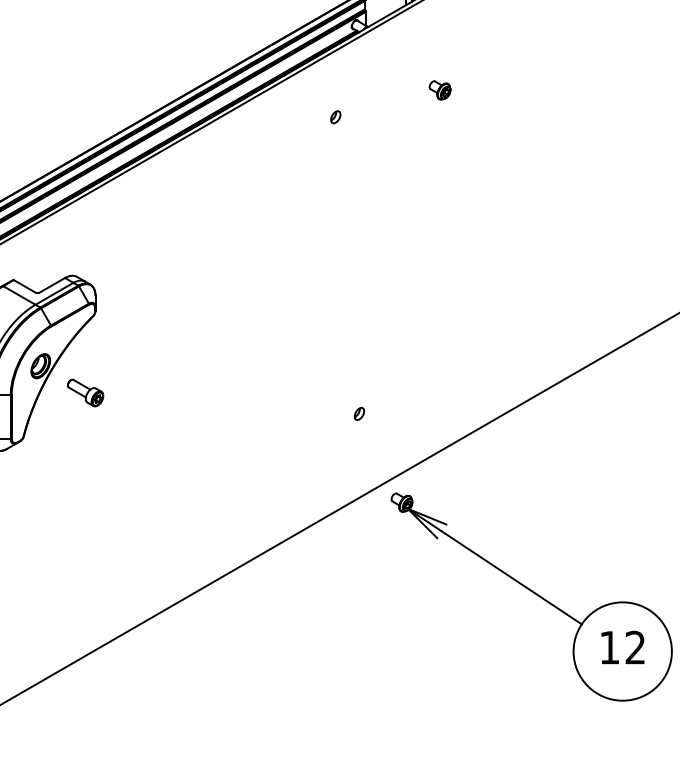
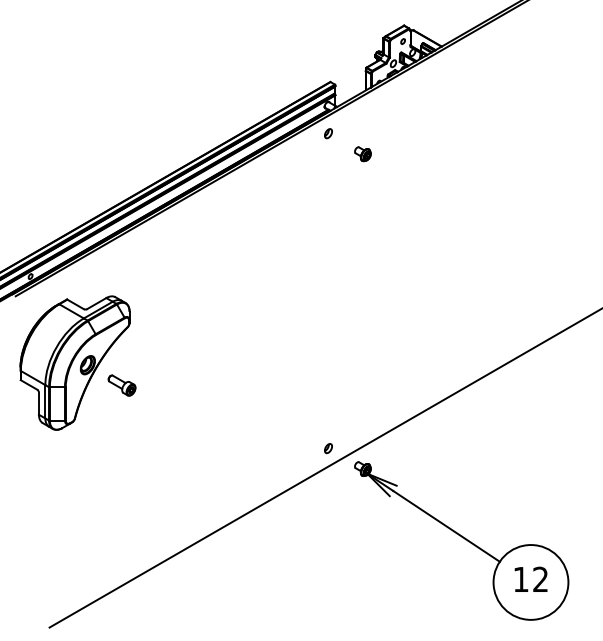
part: (439, 90) -> (362, 154), moved
part: (335, 117) -> (328, 133), moved
part: (359, 413) -> (328, 448), moved

